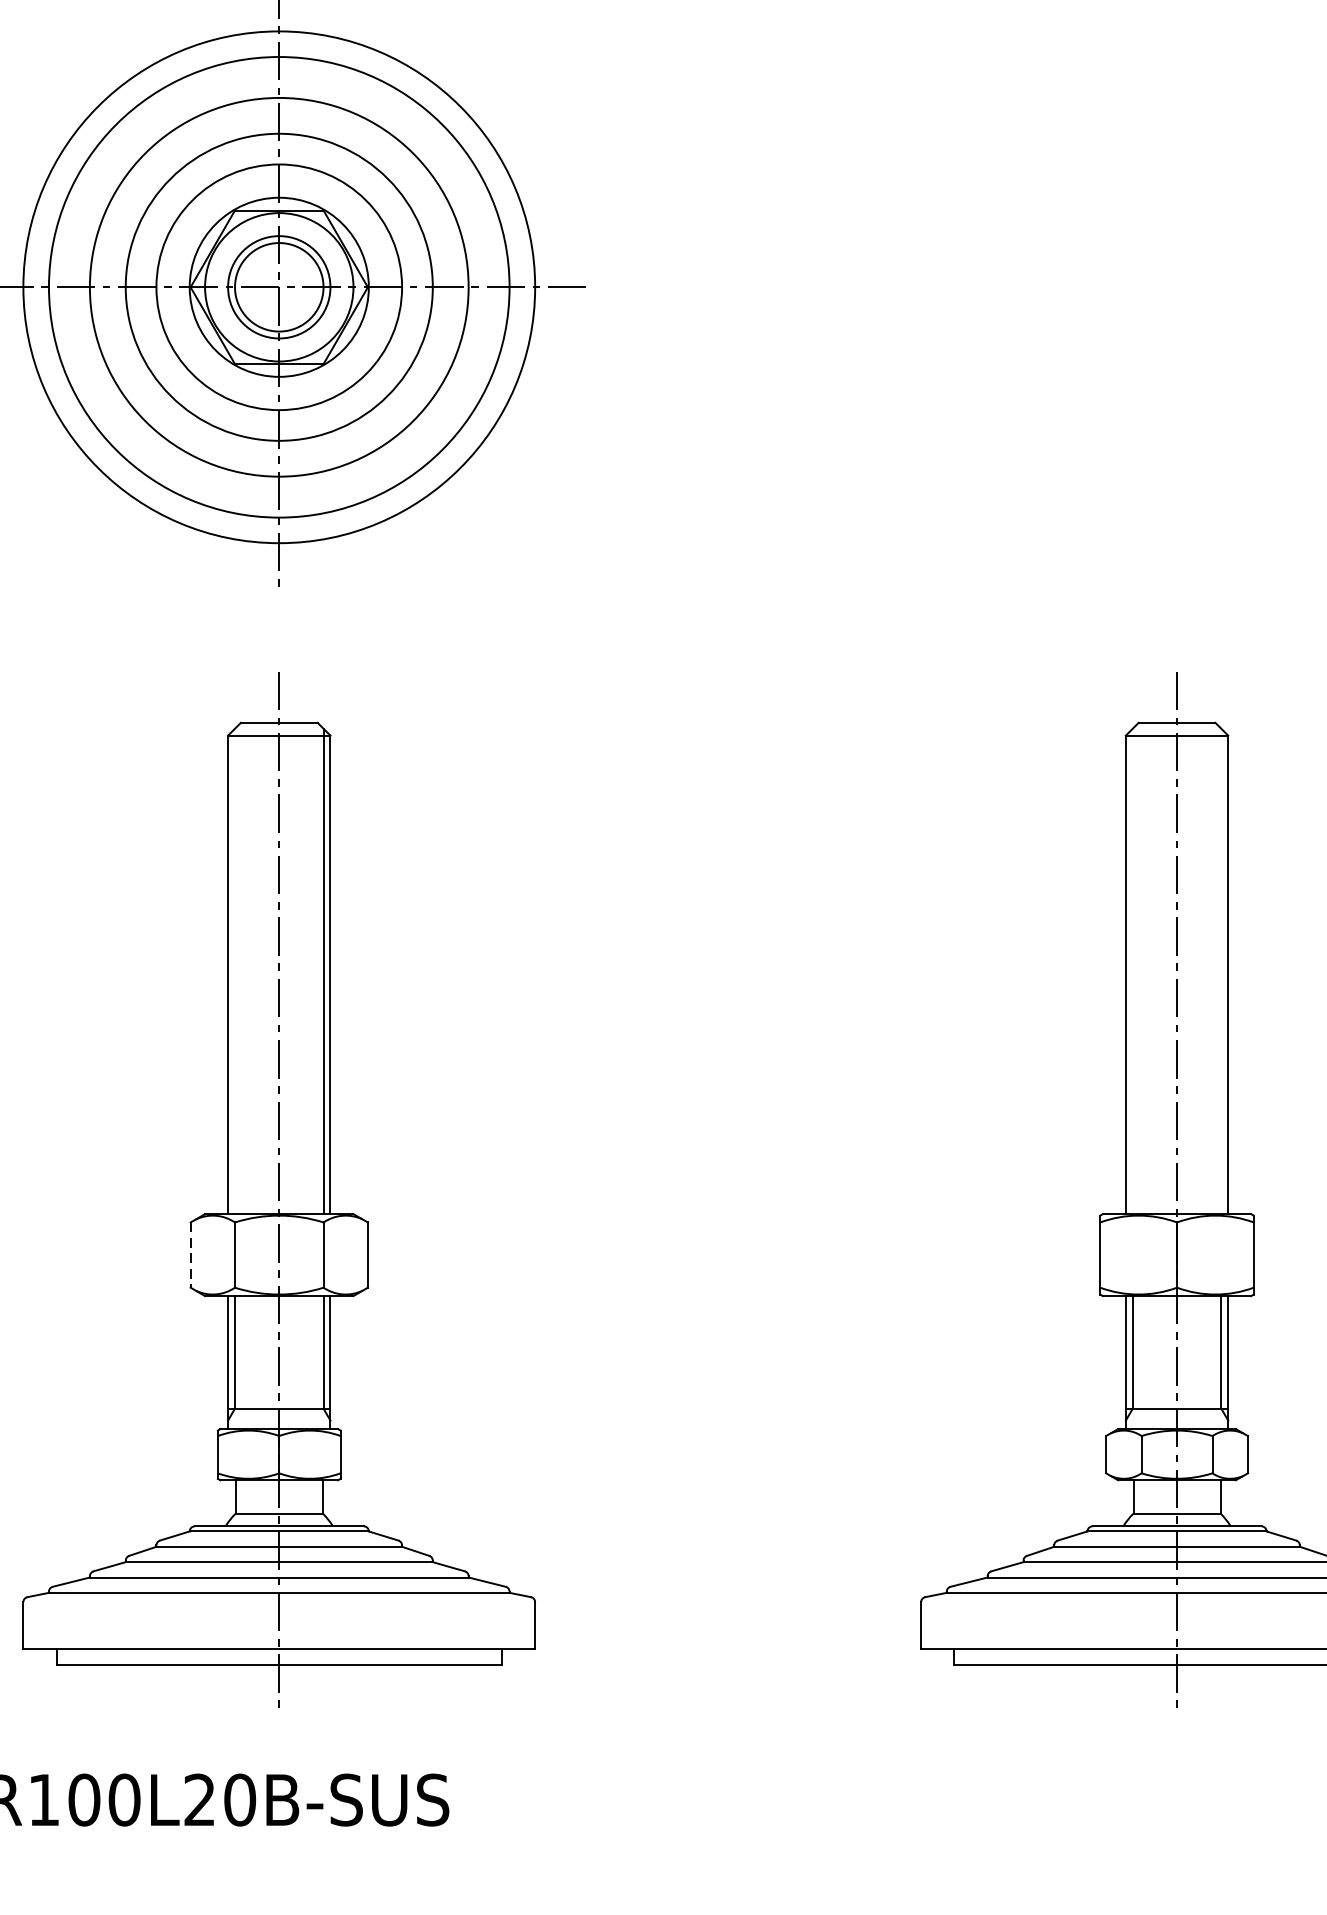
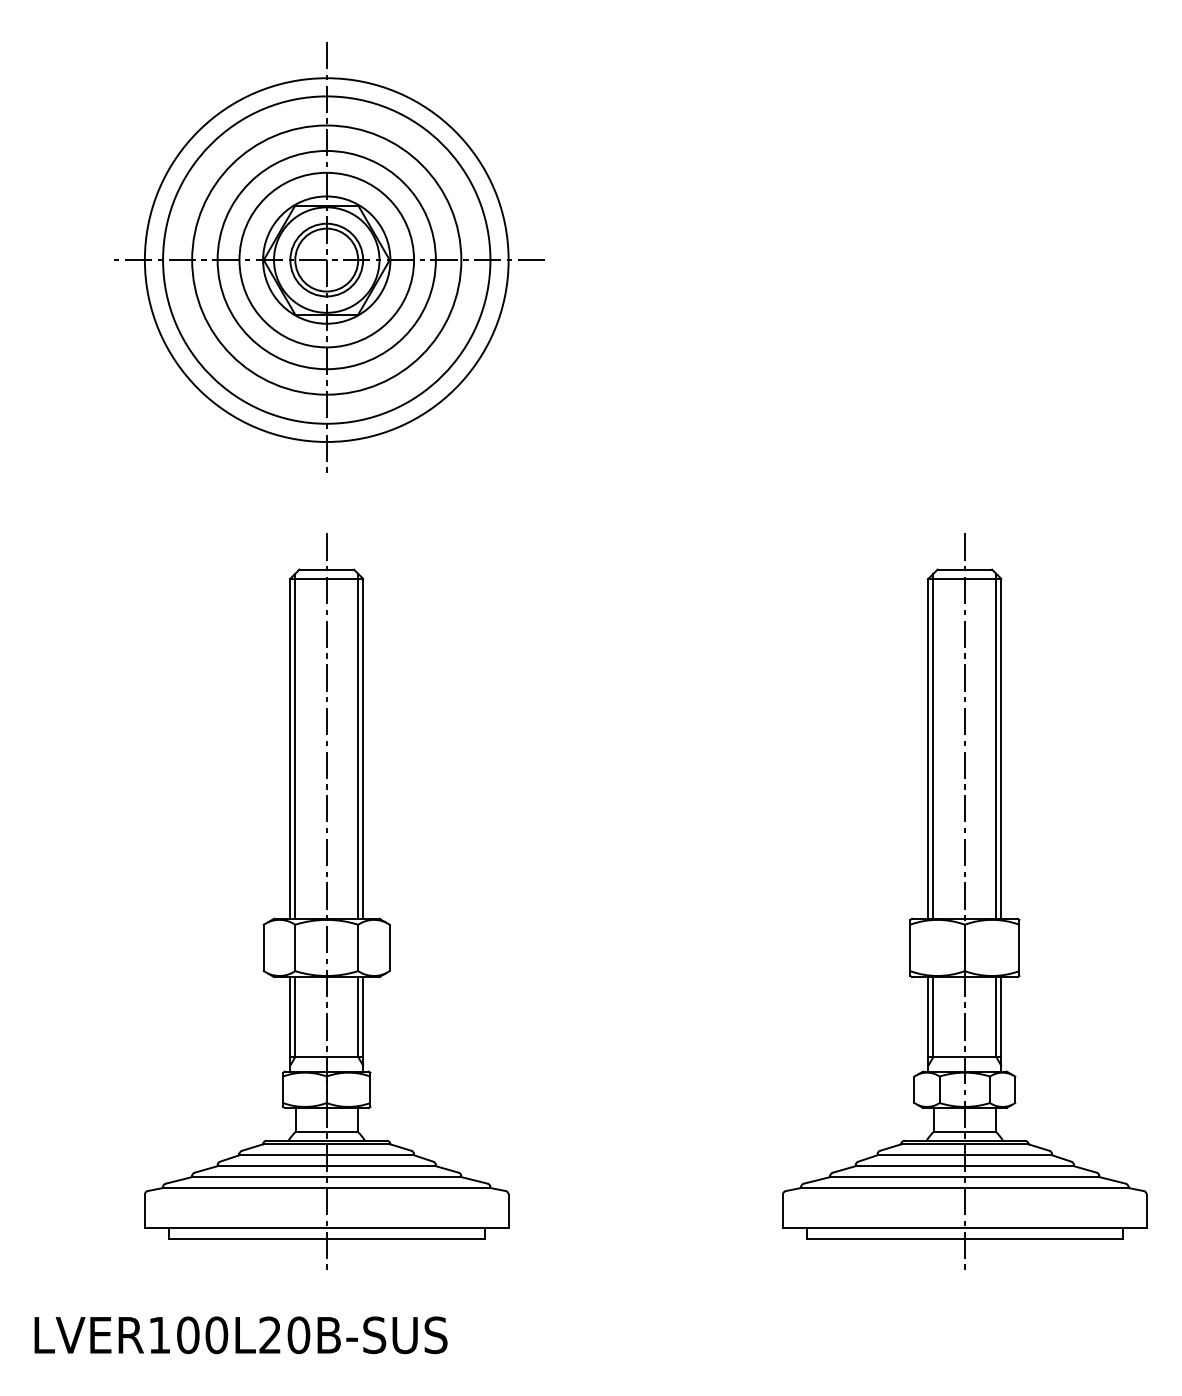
line: (235, 970) -> (295, 745), added
line: (1132, 970) -> (933, 745), added
line: (1221, 970) -> (996, 745), added
line: (190, 1255) -> (263, 948), dashed -> solid

